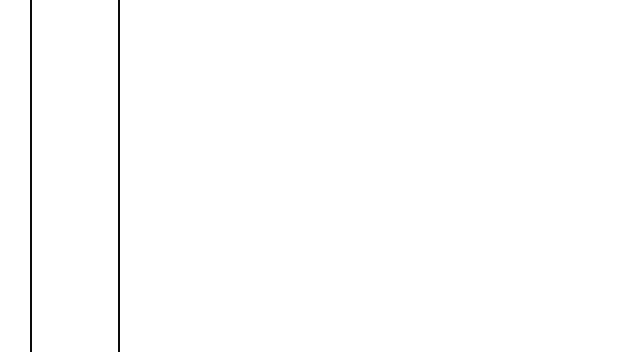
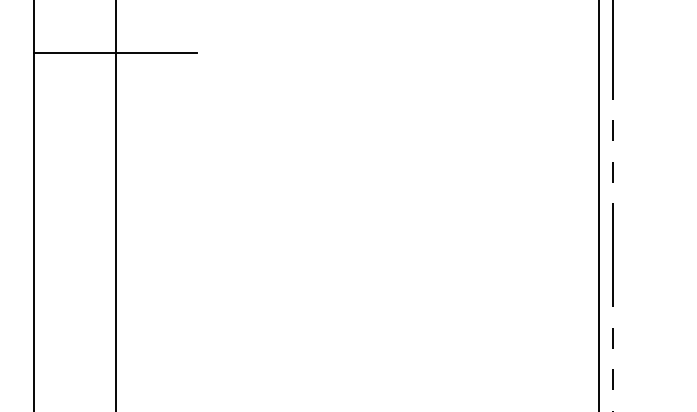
line: (119, 6) -> (115, 52), added

